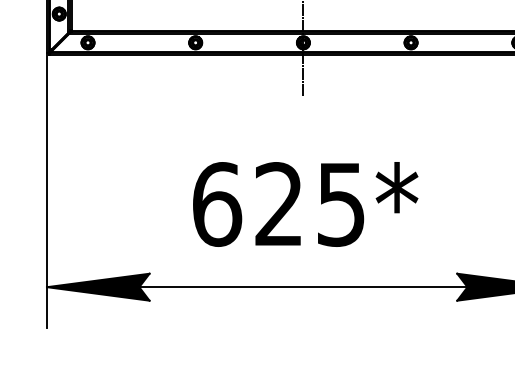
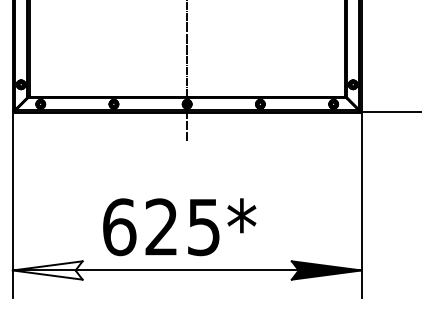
text: (305, 204) -> (179, 227), moved
fill: (97, 287) -> (47, 270), removed

